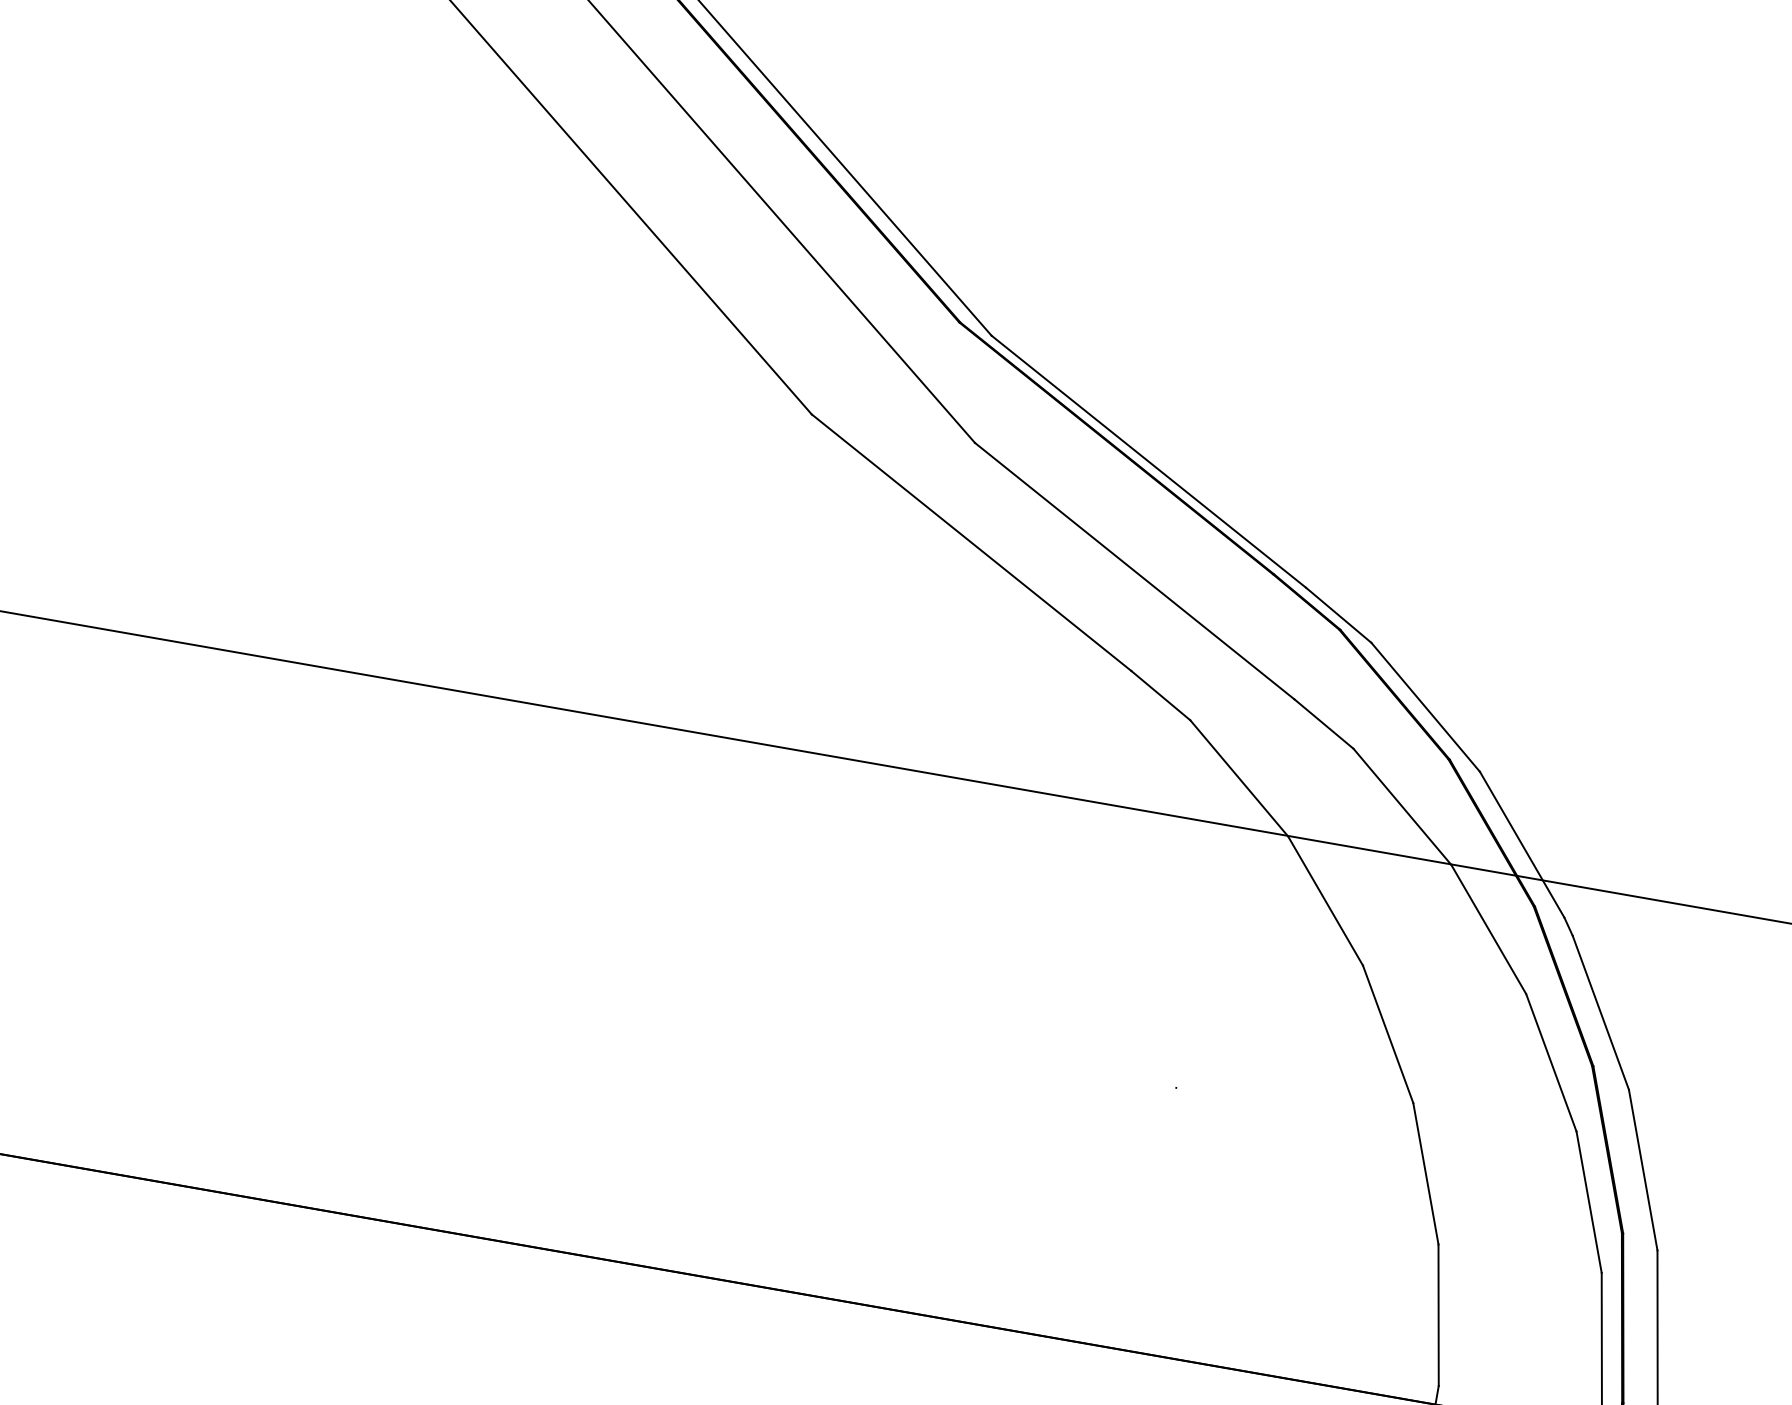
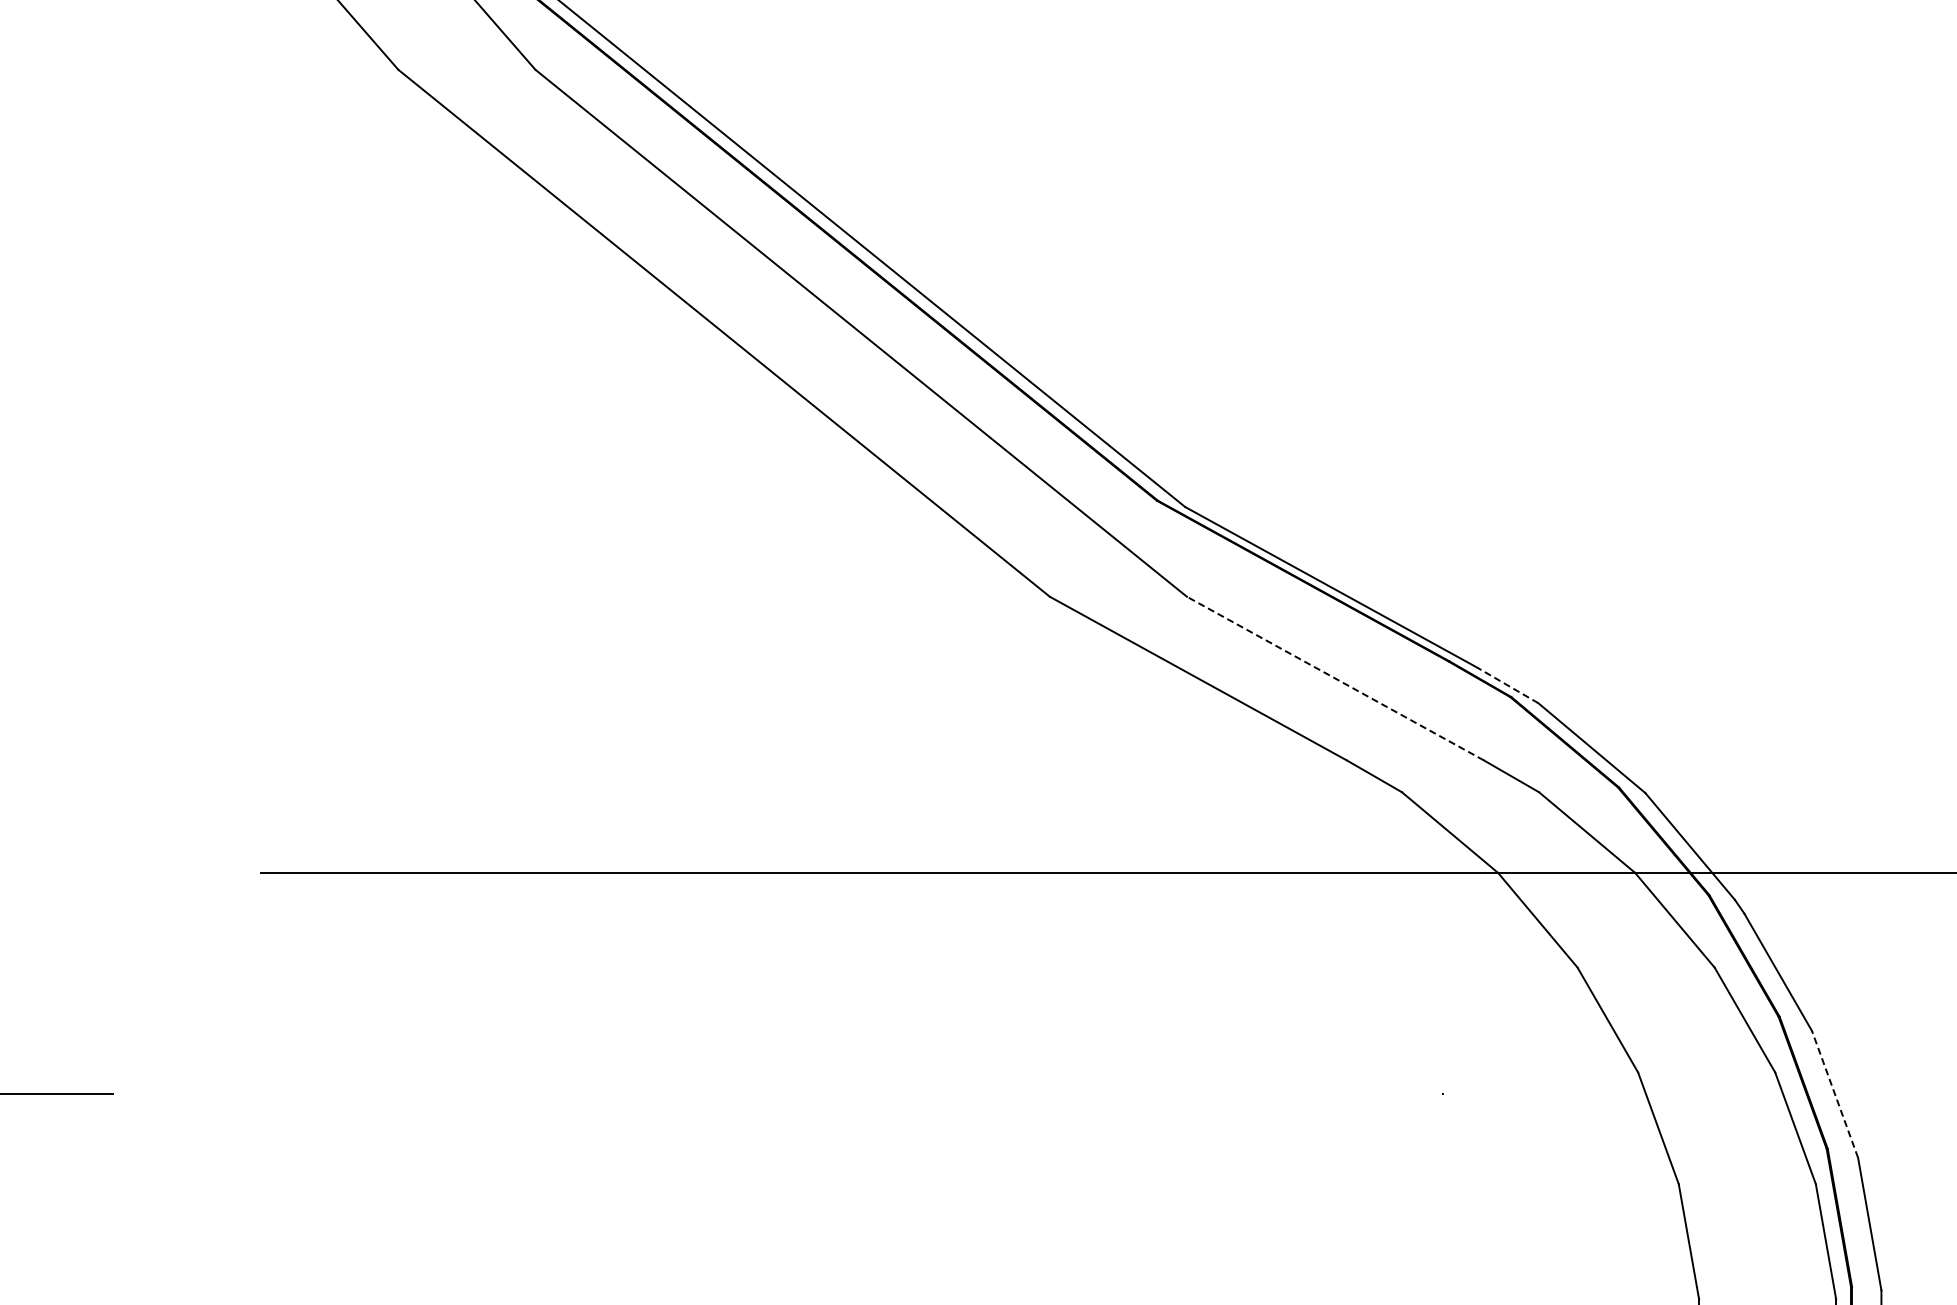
line: (1134, 571) -> (1335, 678), solid -> dashed
line: (1338, 615) -> (1507, 685), solid -> dashed
line: (1643, 1170) -> (1835, 1094), solid -> dashed

